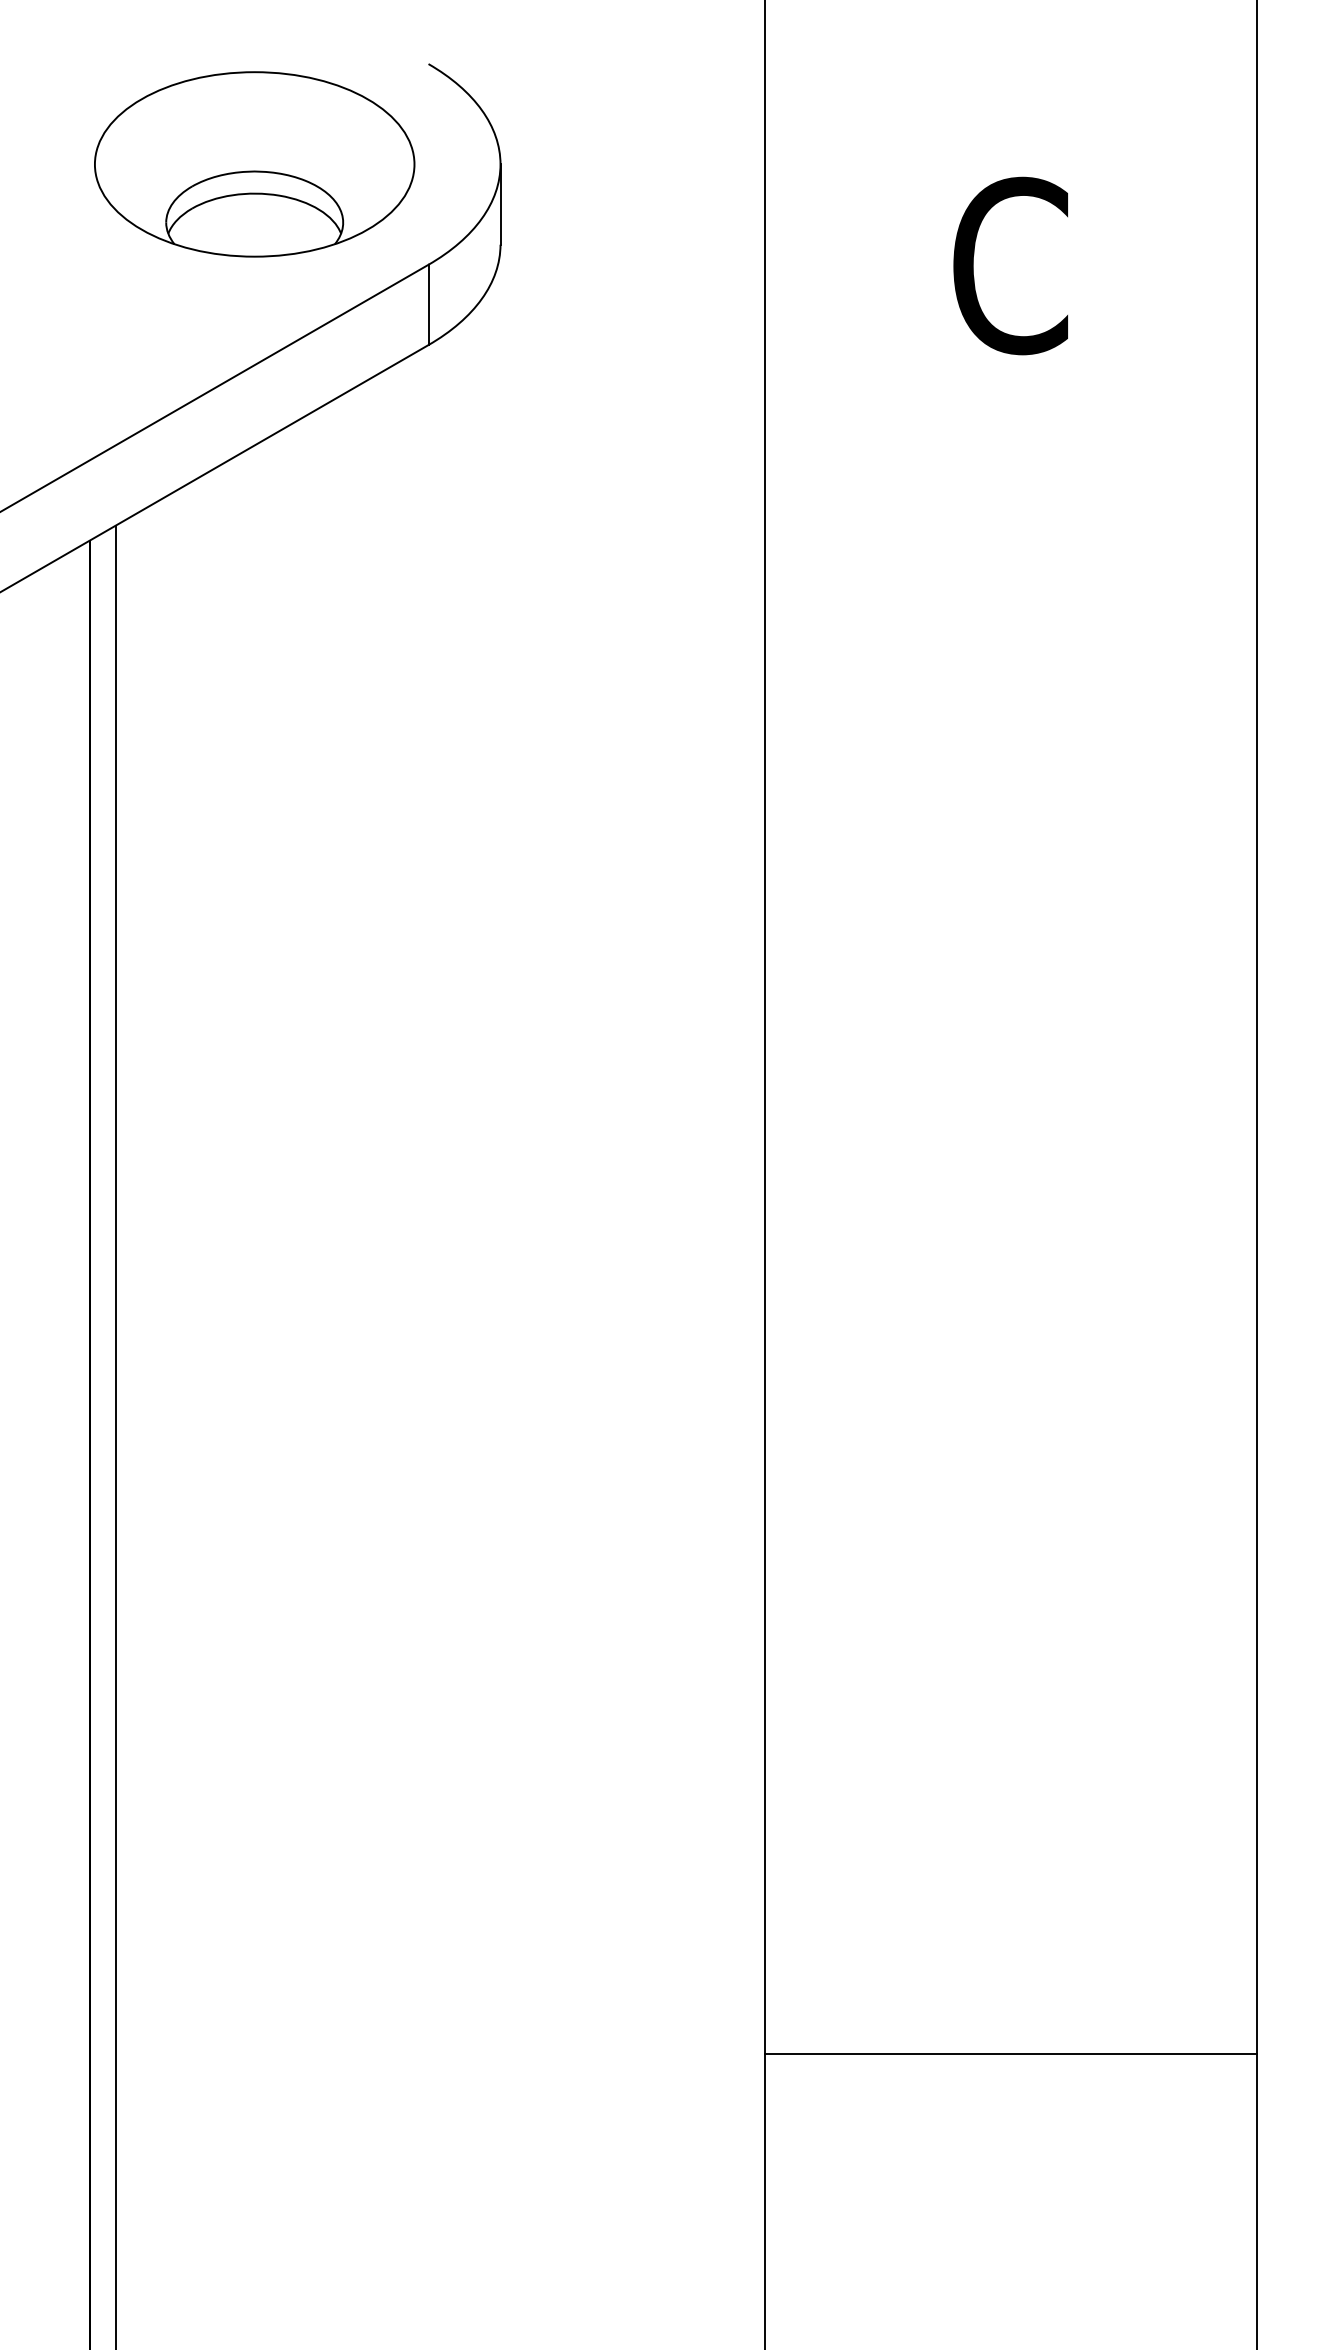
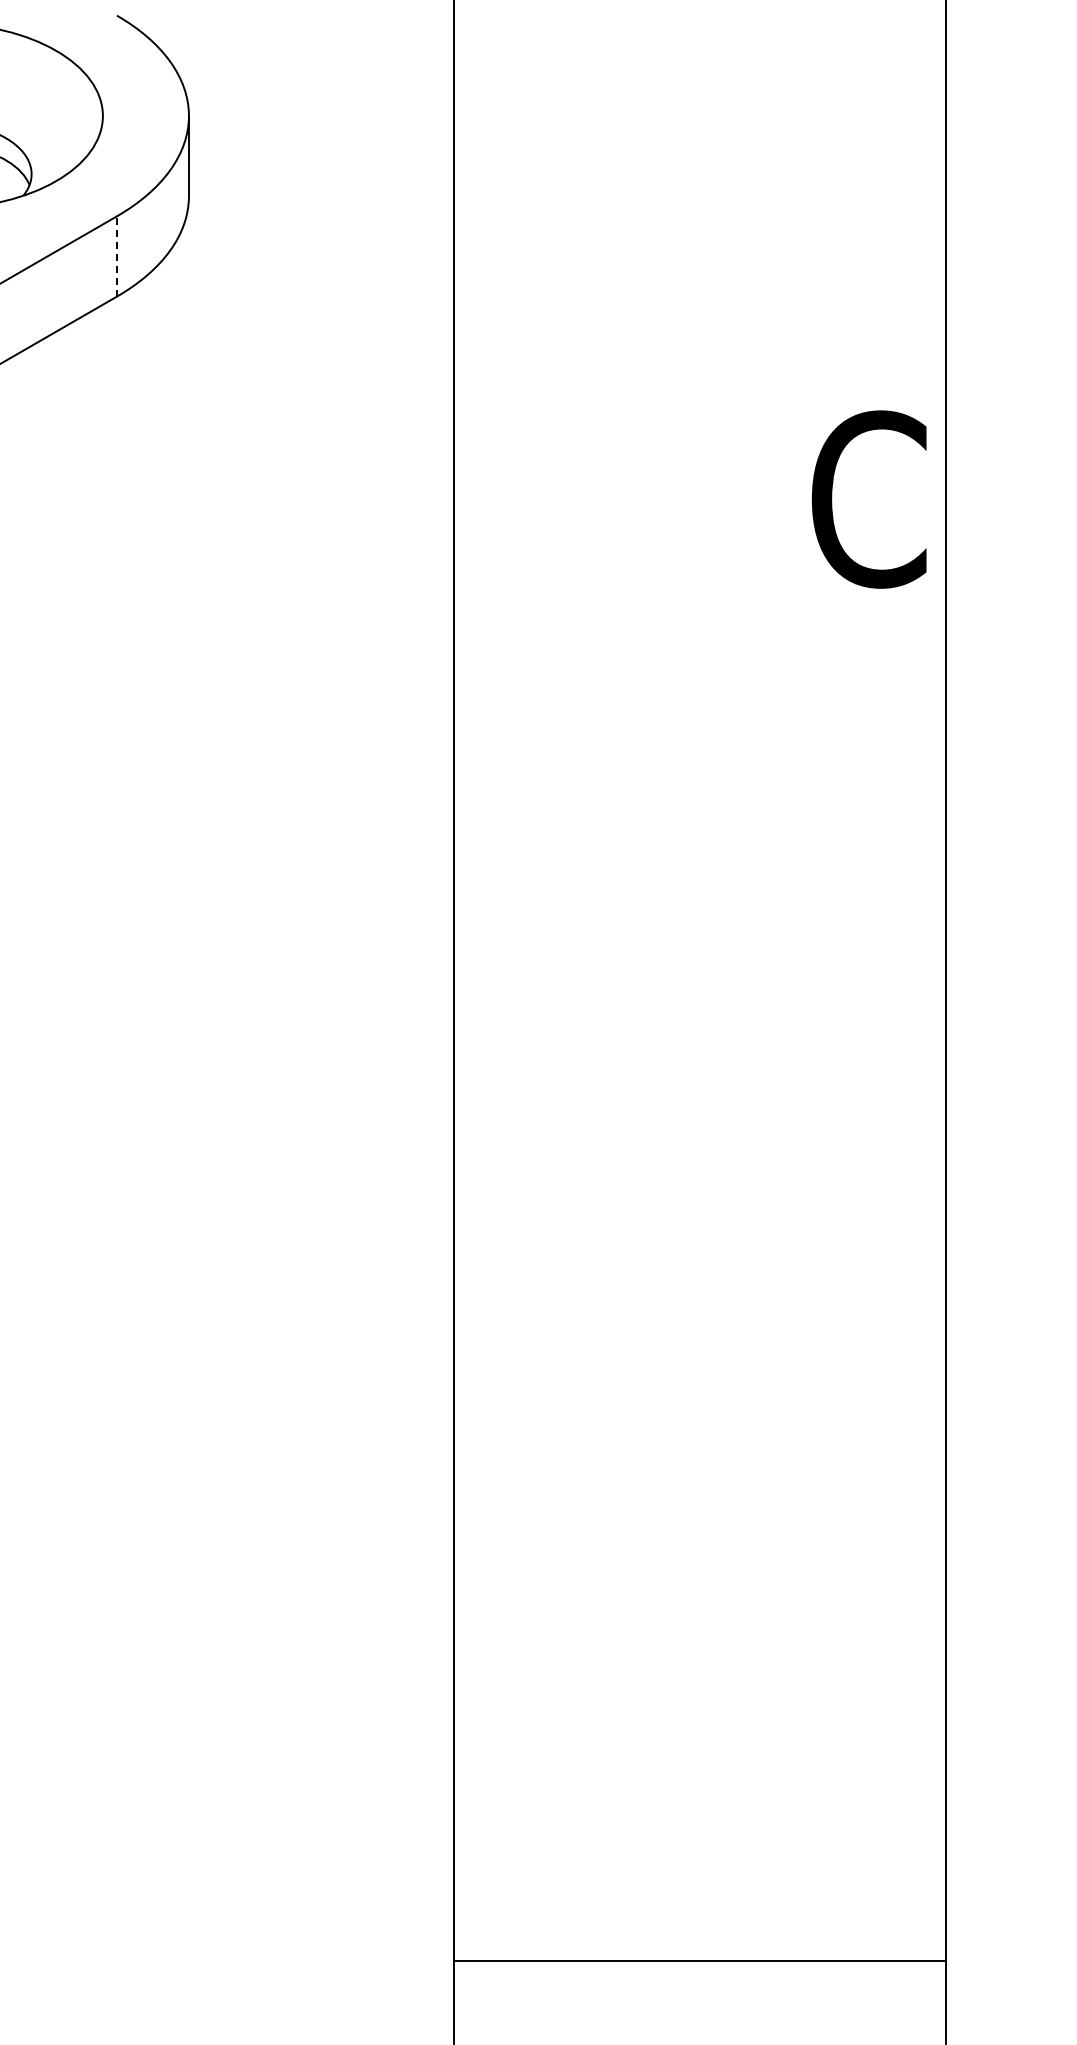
text: (1010, 265) -> (868, 499), moved
line: (428, 304) -> (116, 256), solid -> dashed
line: (1011, 2054) -> (699, 1961), moved

